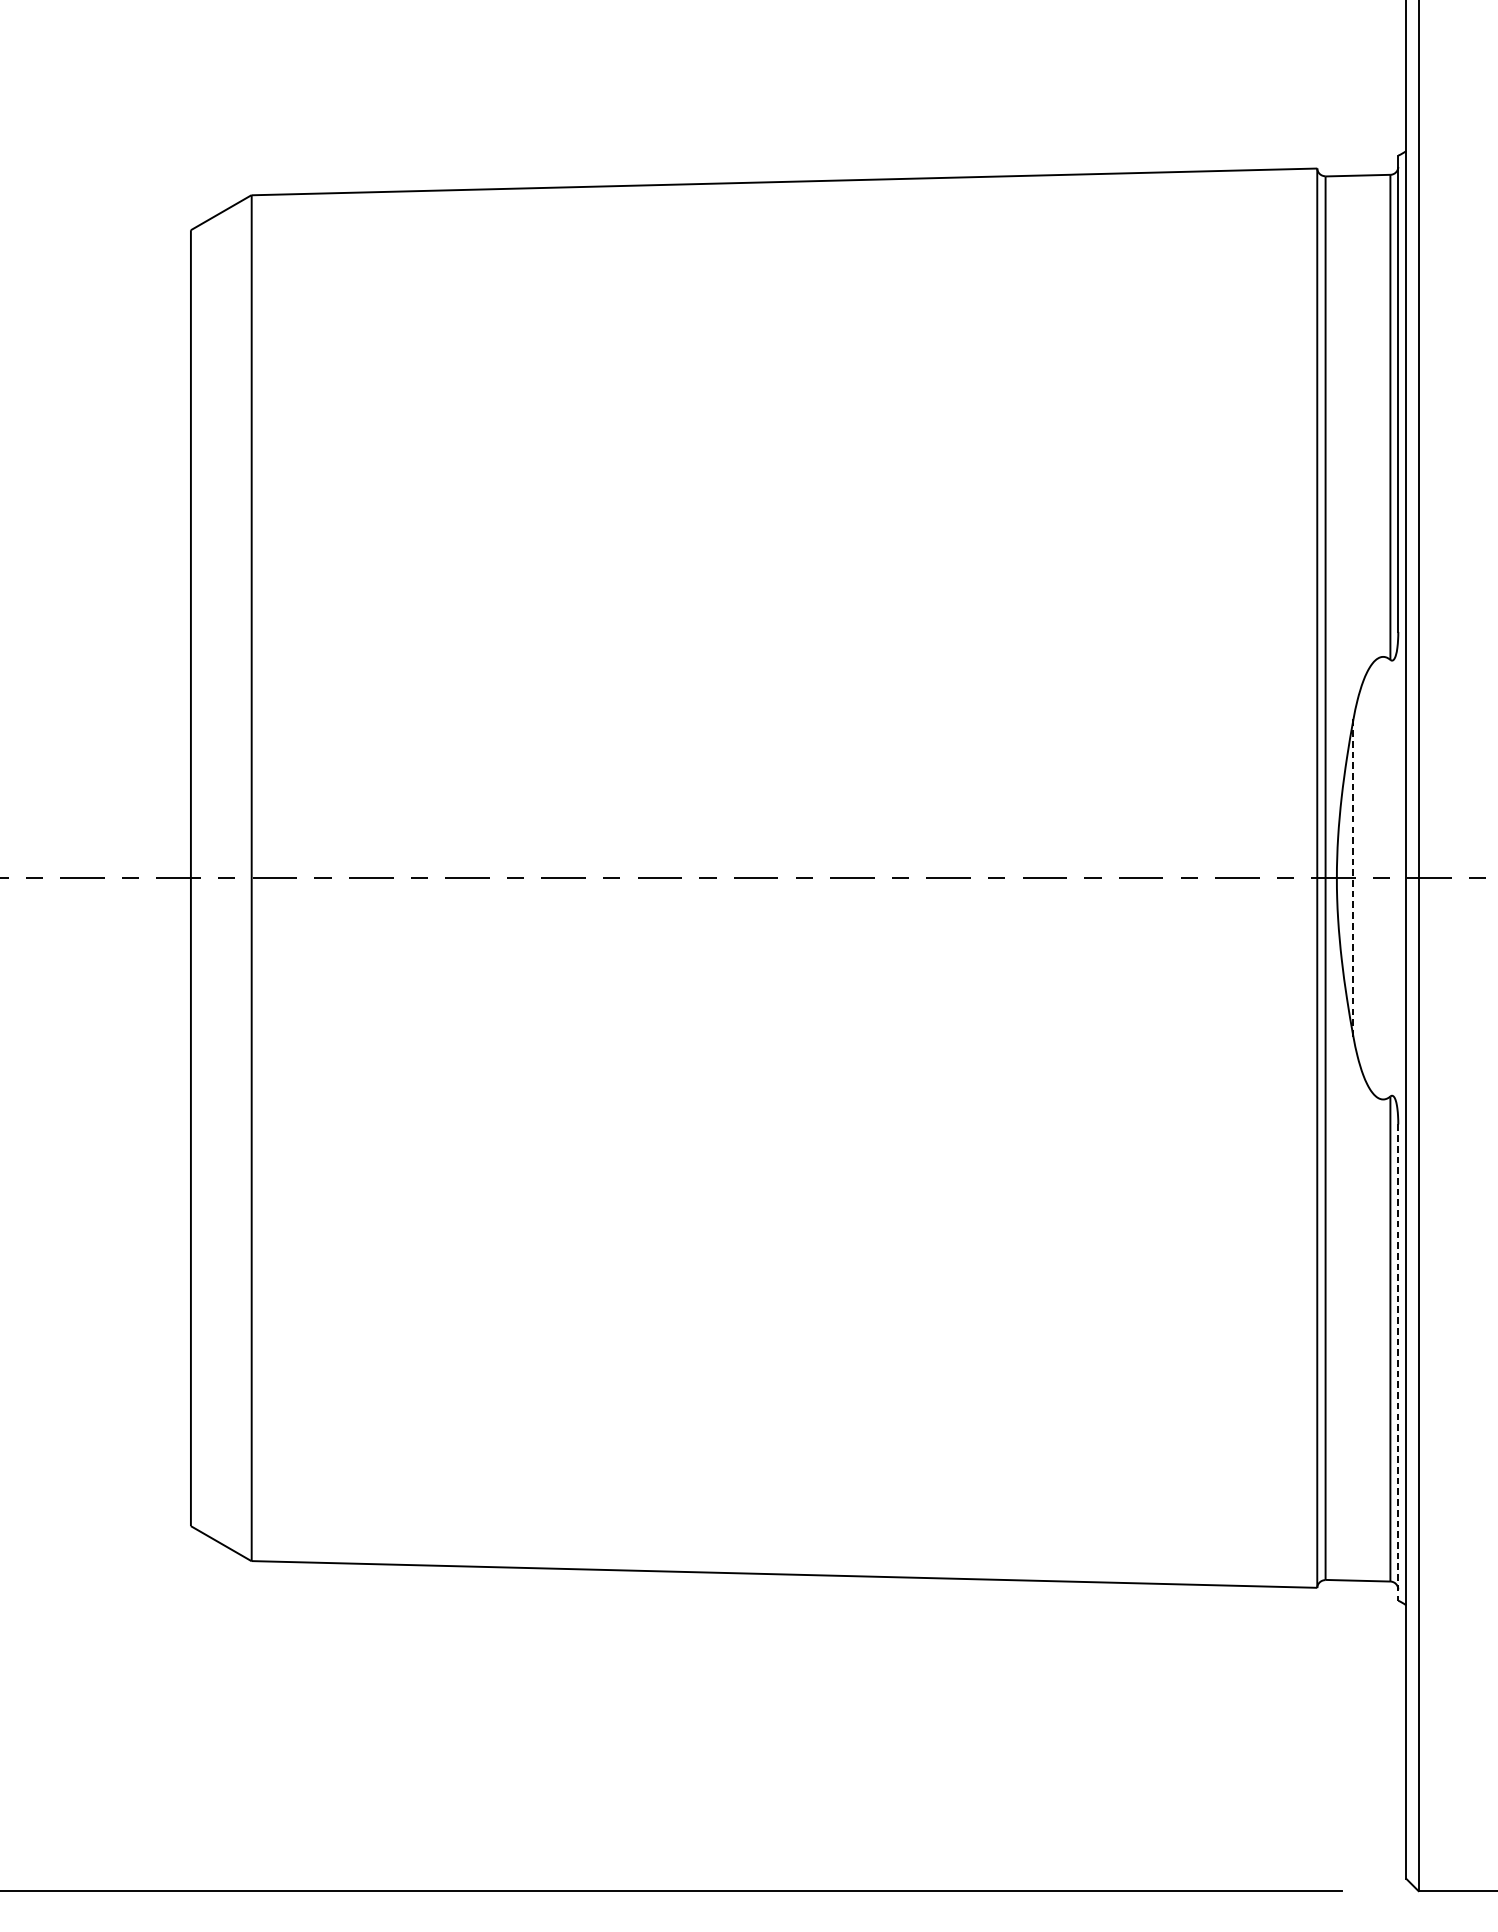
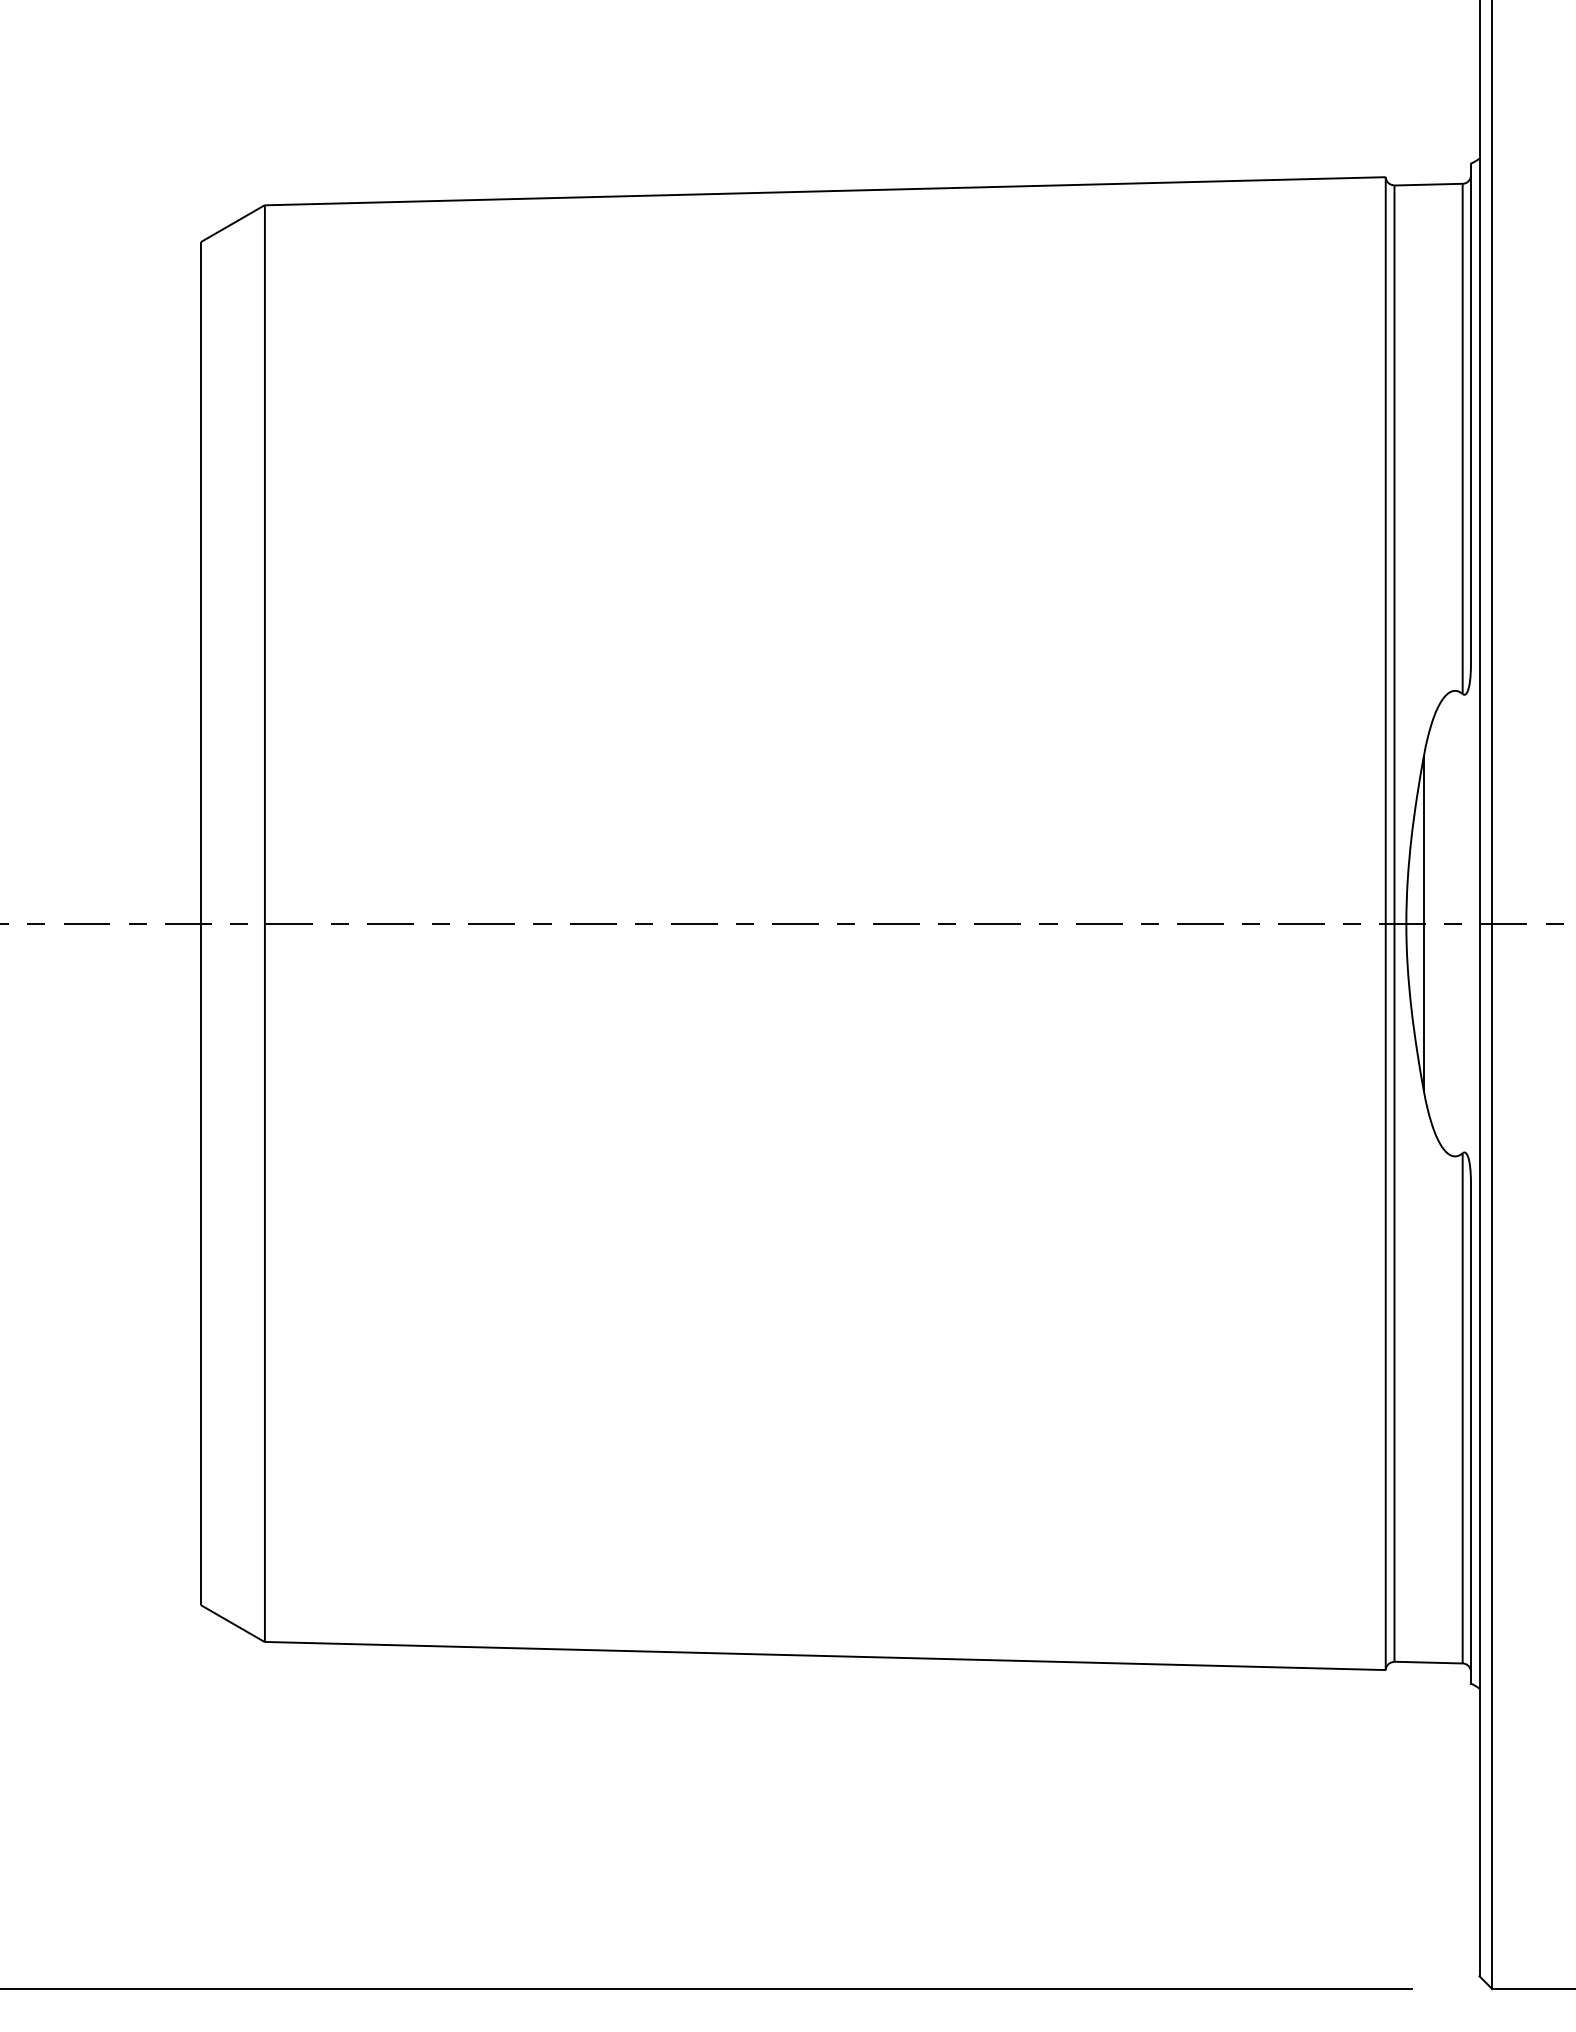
line: (1353, 878) -> (1423, 923), dashed -> solid
line: (1397, 1362) -> (1470, 1433), dashed -> solid

